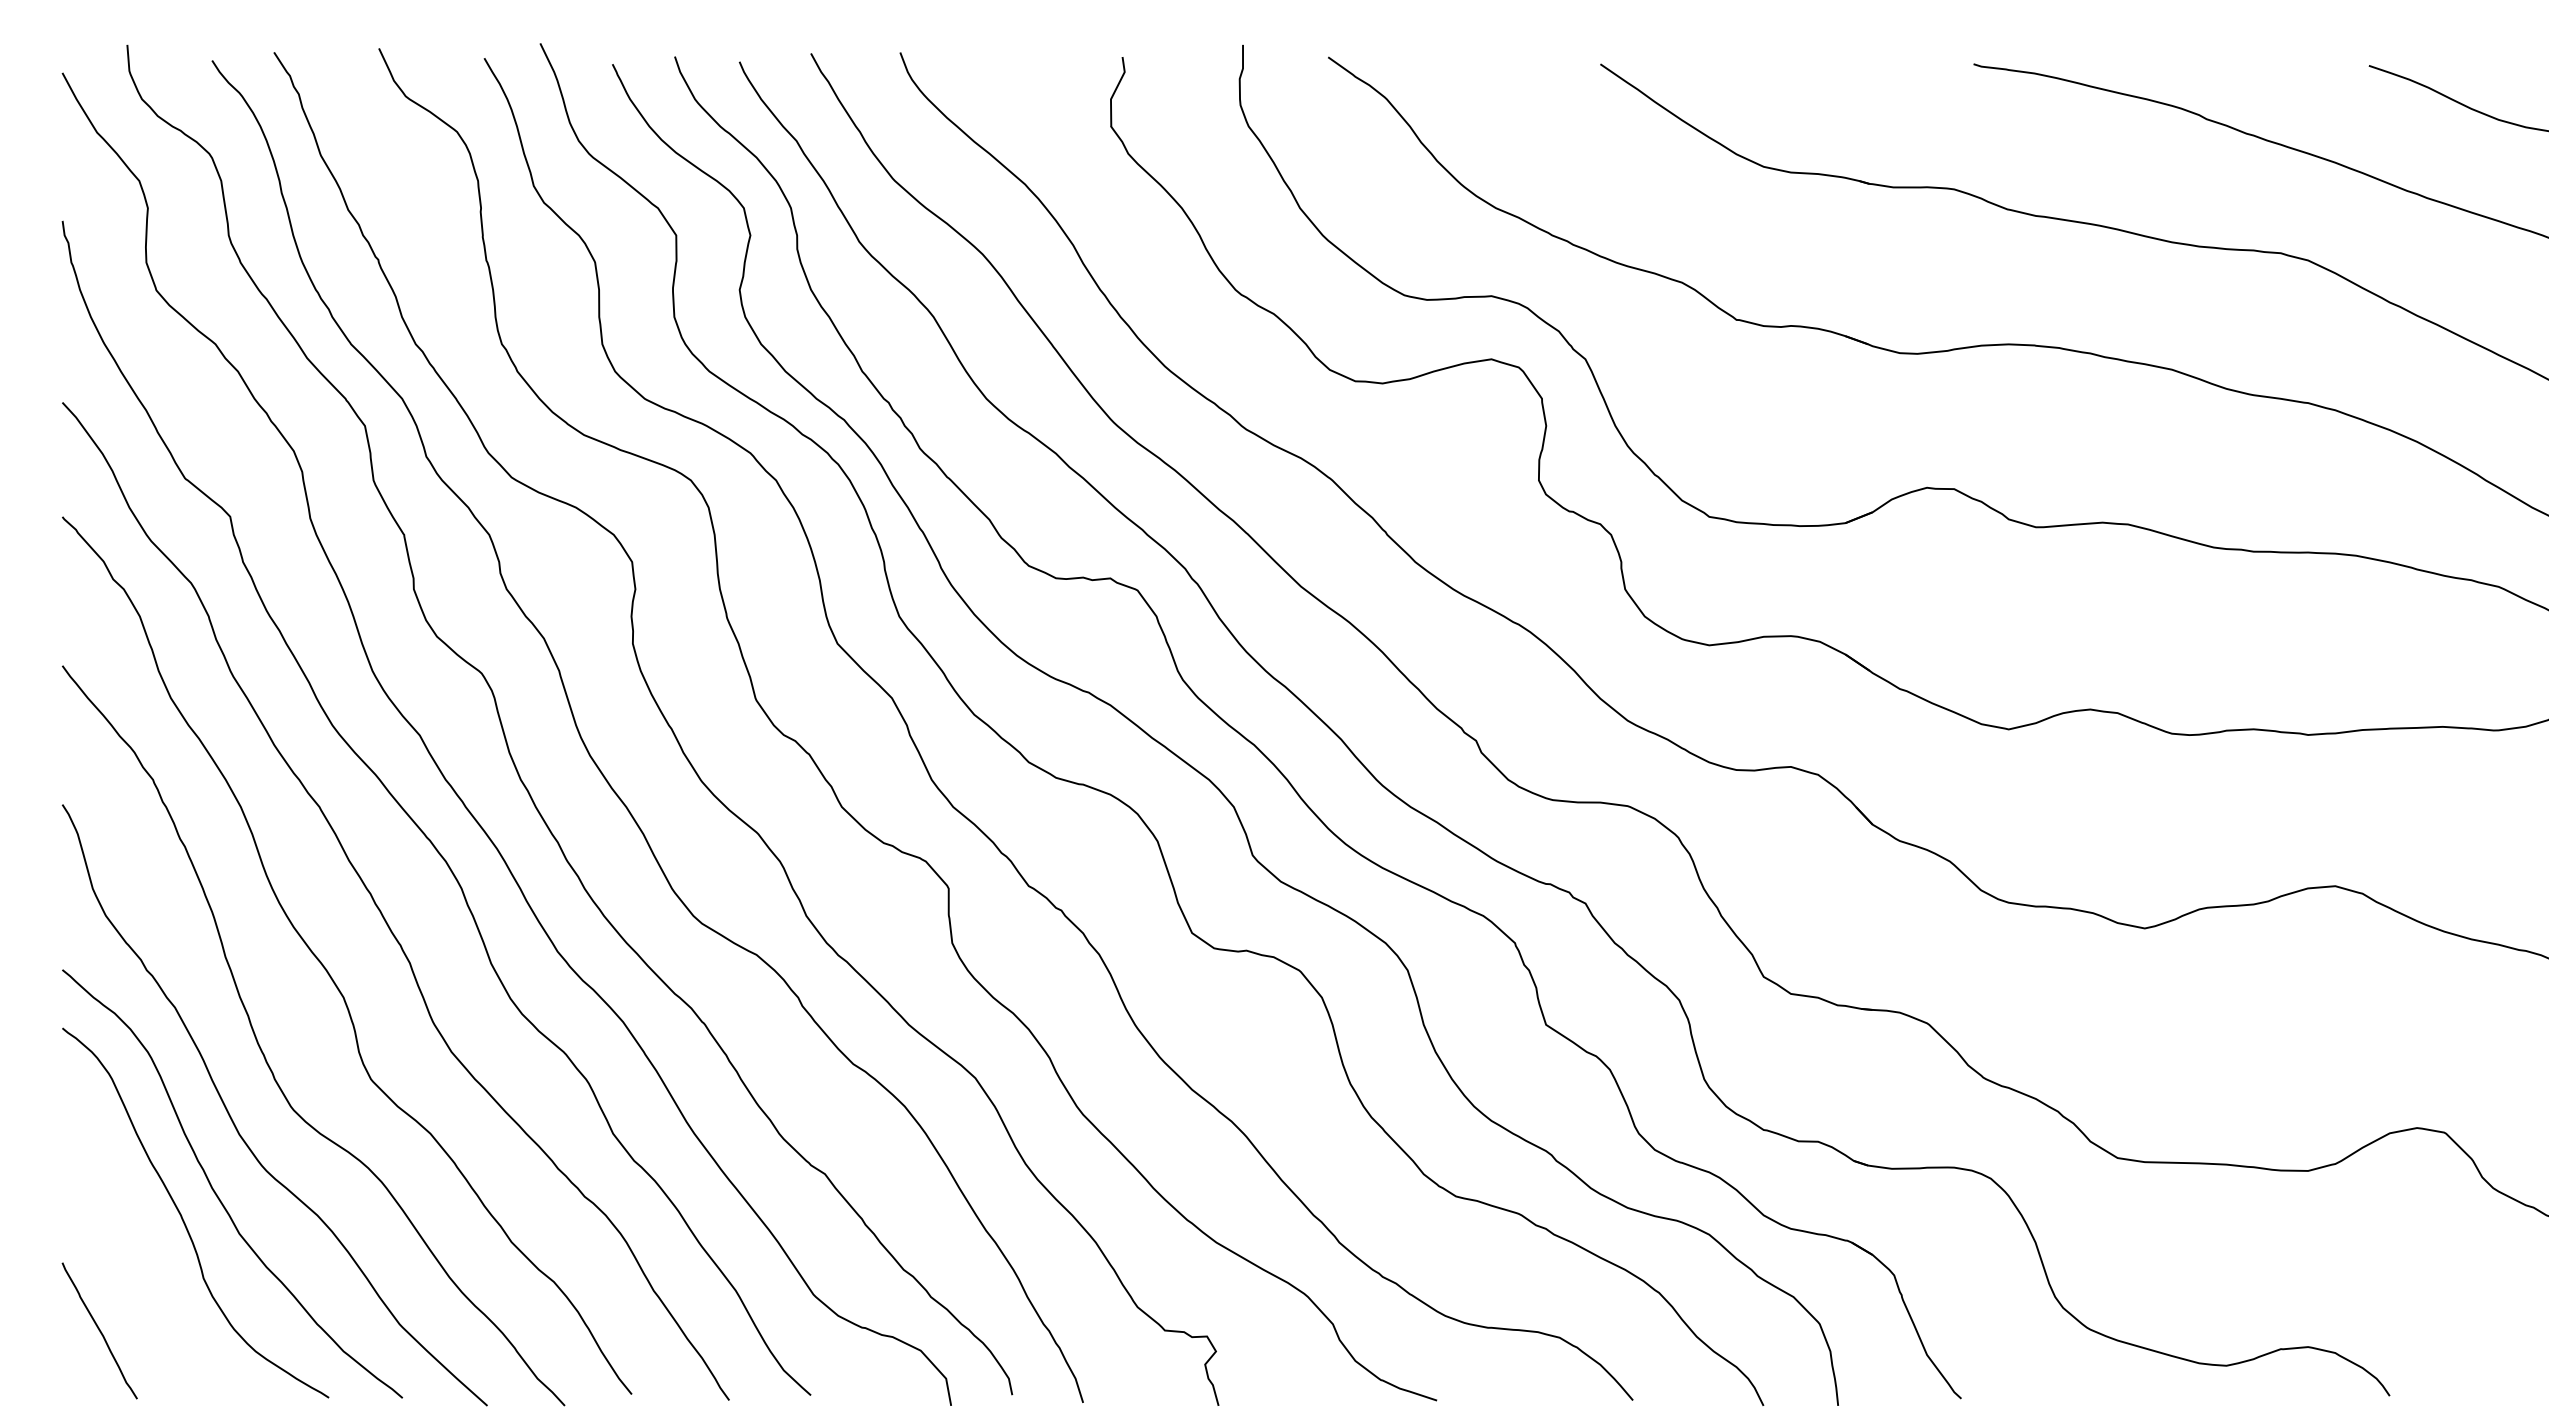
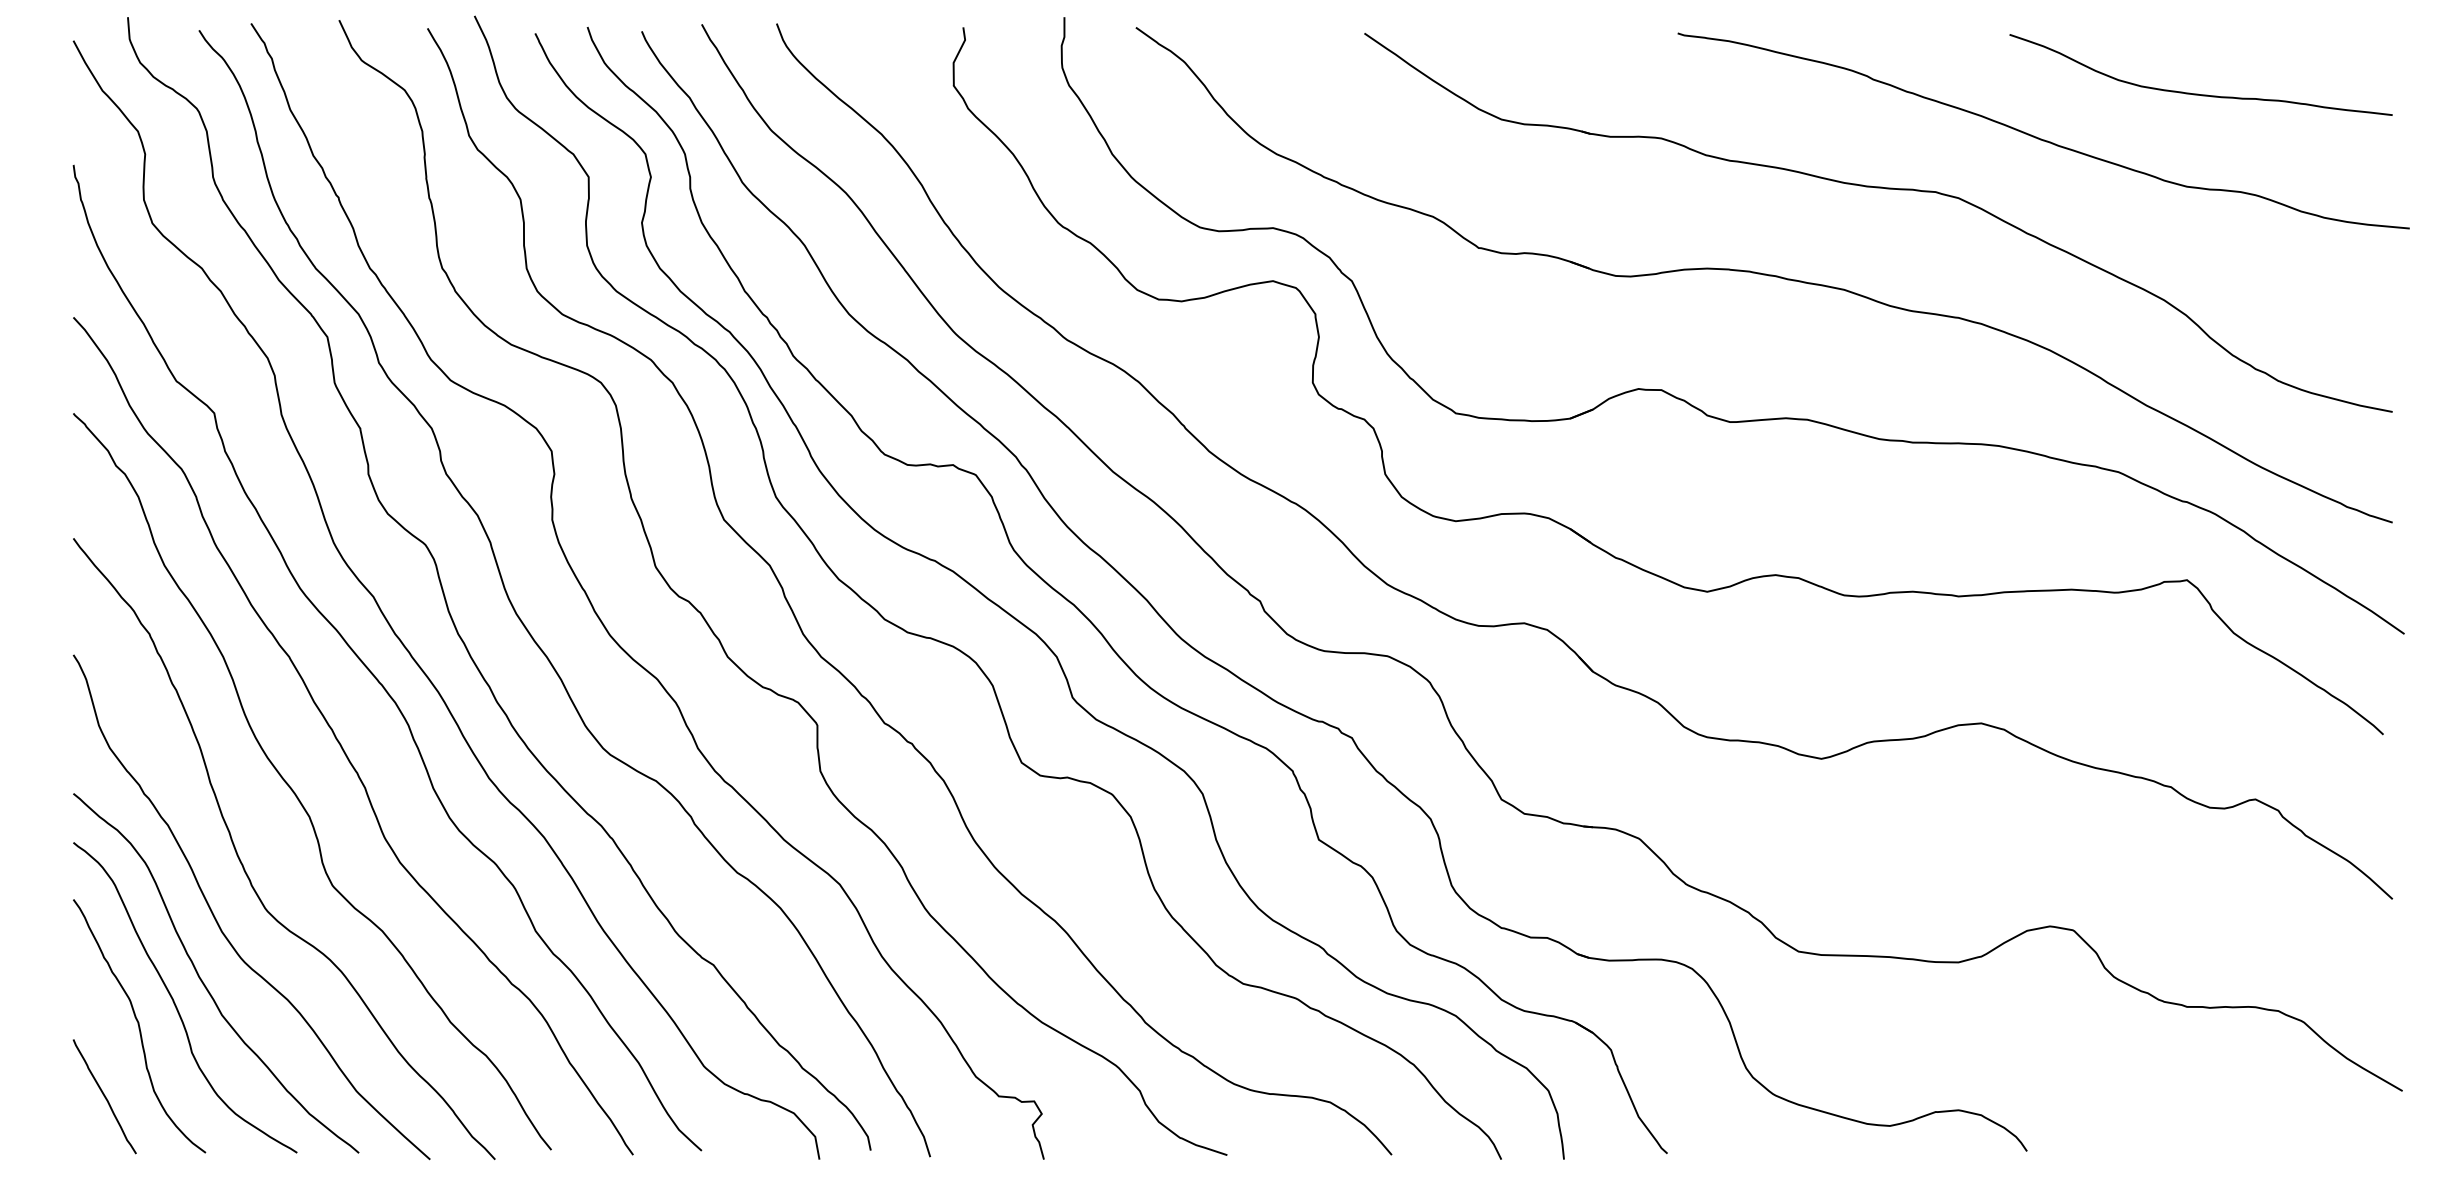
curve: (141, 1247) -> (139, 1026), added

